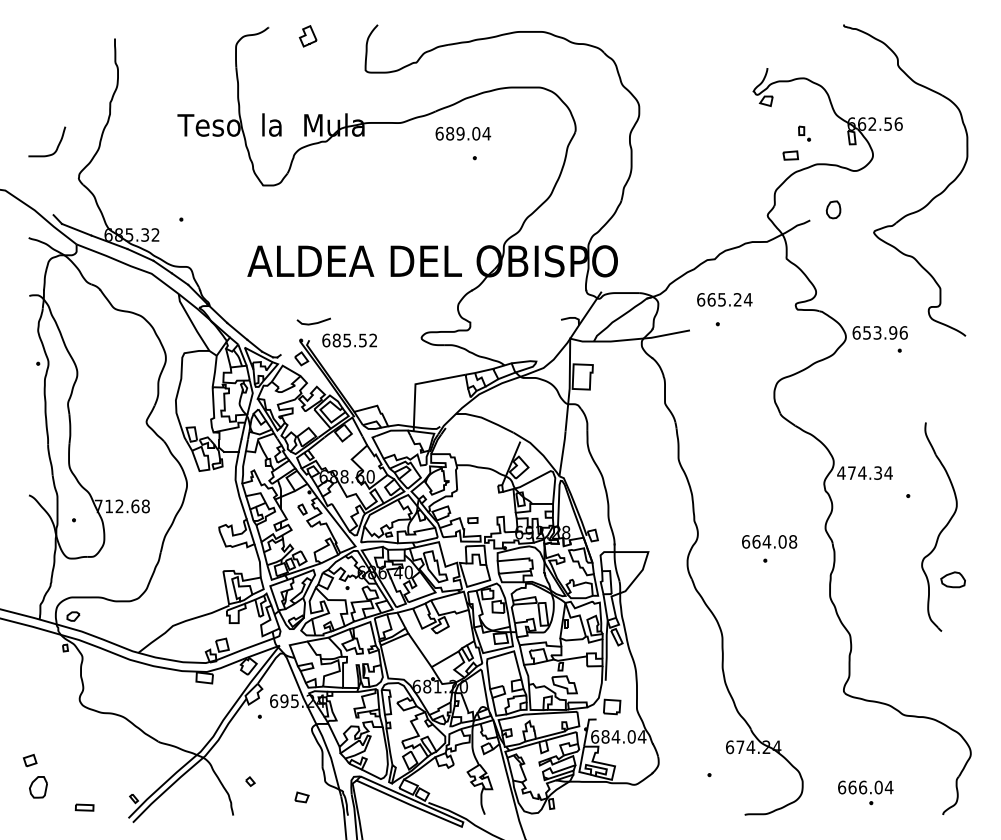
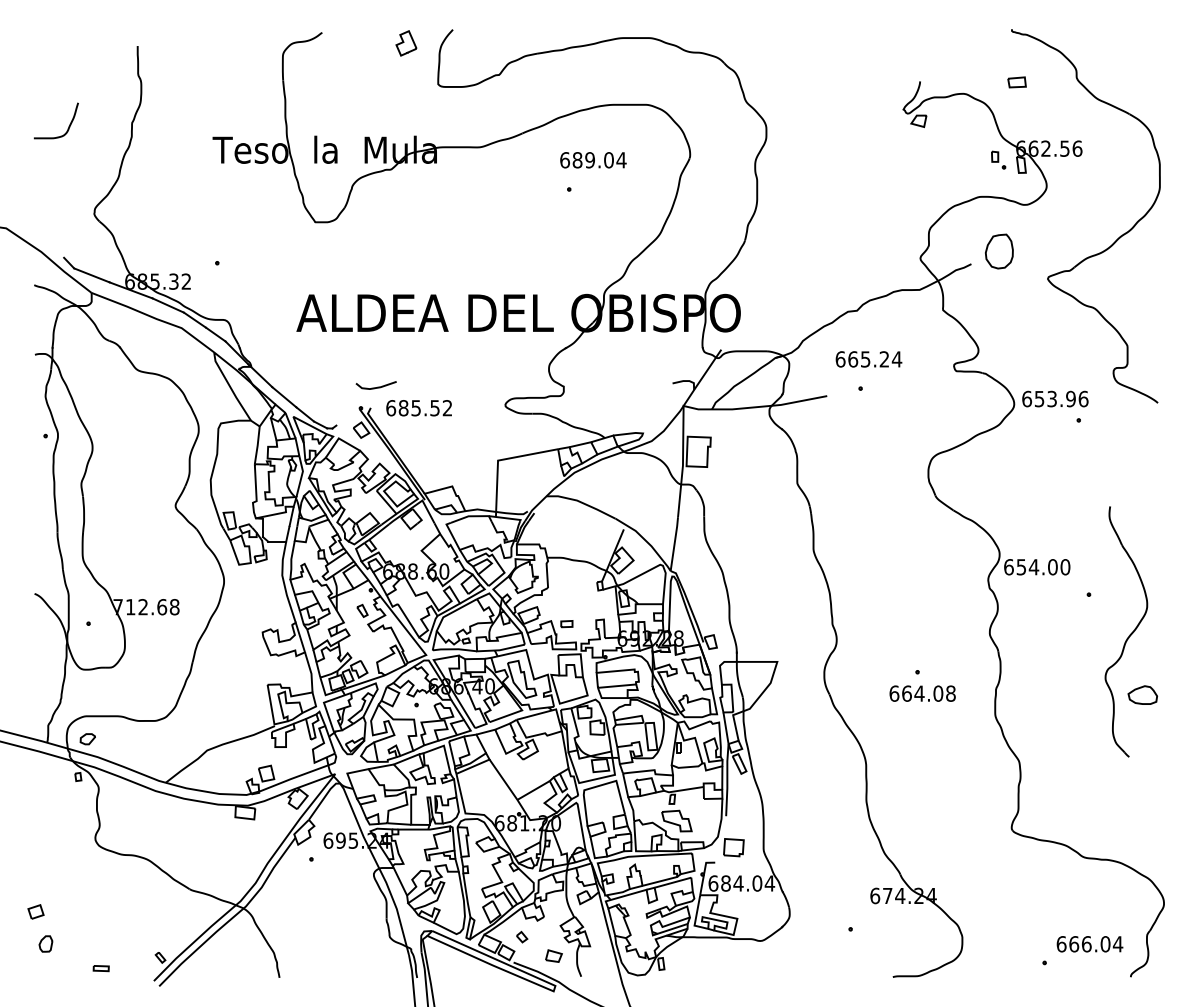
part: (308, 36) -> (406, 43), moved
text: (463, 133) -> (593, 160), moved
part: (804, 133) -> (998, 159), moved
curve: (57, 146) -> (68, 126), moved
part: (790, 155) -> (1016, 82), moved
part: (833, 209) -> (999, 251), size x1.67
text: (864, 473) -> (1036, 567), 474.34 -> 654.00
text: (769, 541) -> (922, 693), moved
part: (250, 781) -> (522, 936), moved
part: (38, 786) -> (45, 943), size x0.62
text: (865, 787) -> (1089, 944), moved
part: (301, 796) -> (553, 955), moved
part: (83, 807) -> (100, 968), size x0.71

